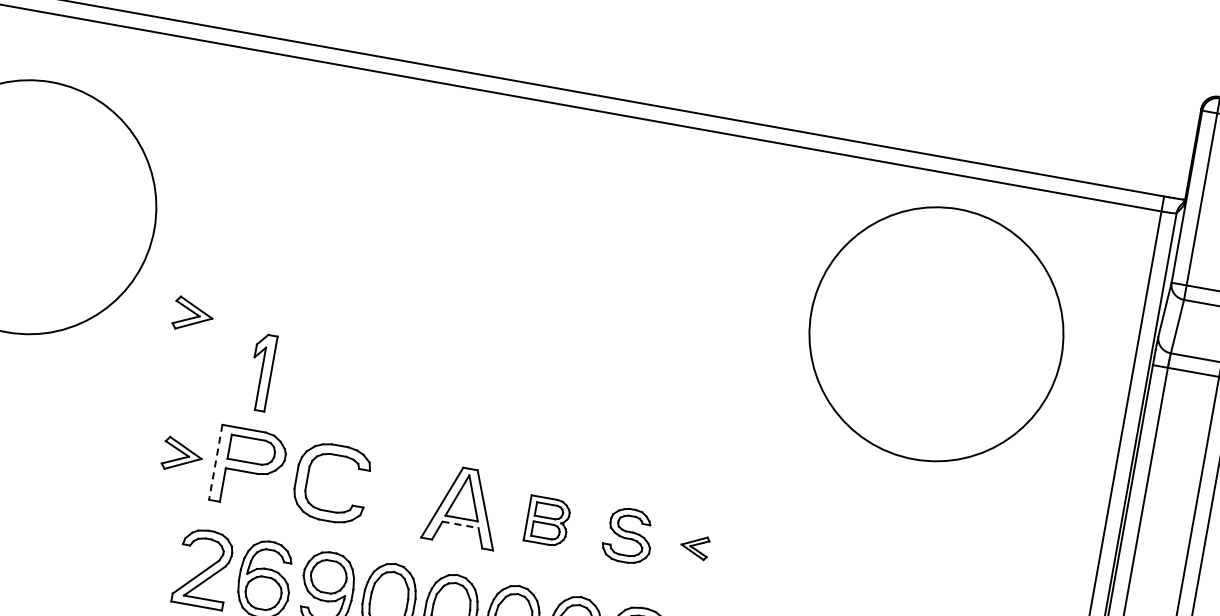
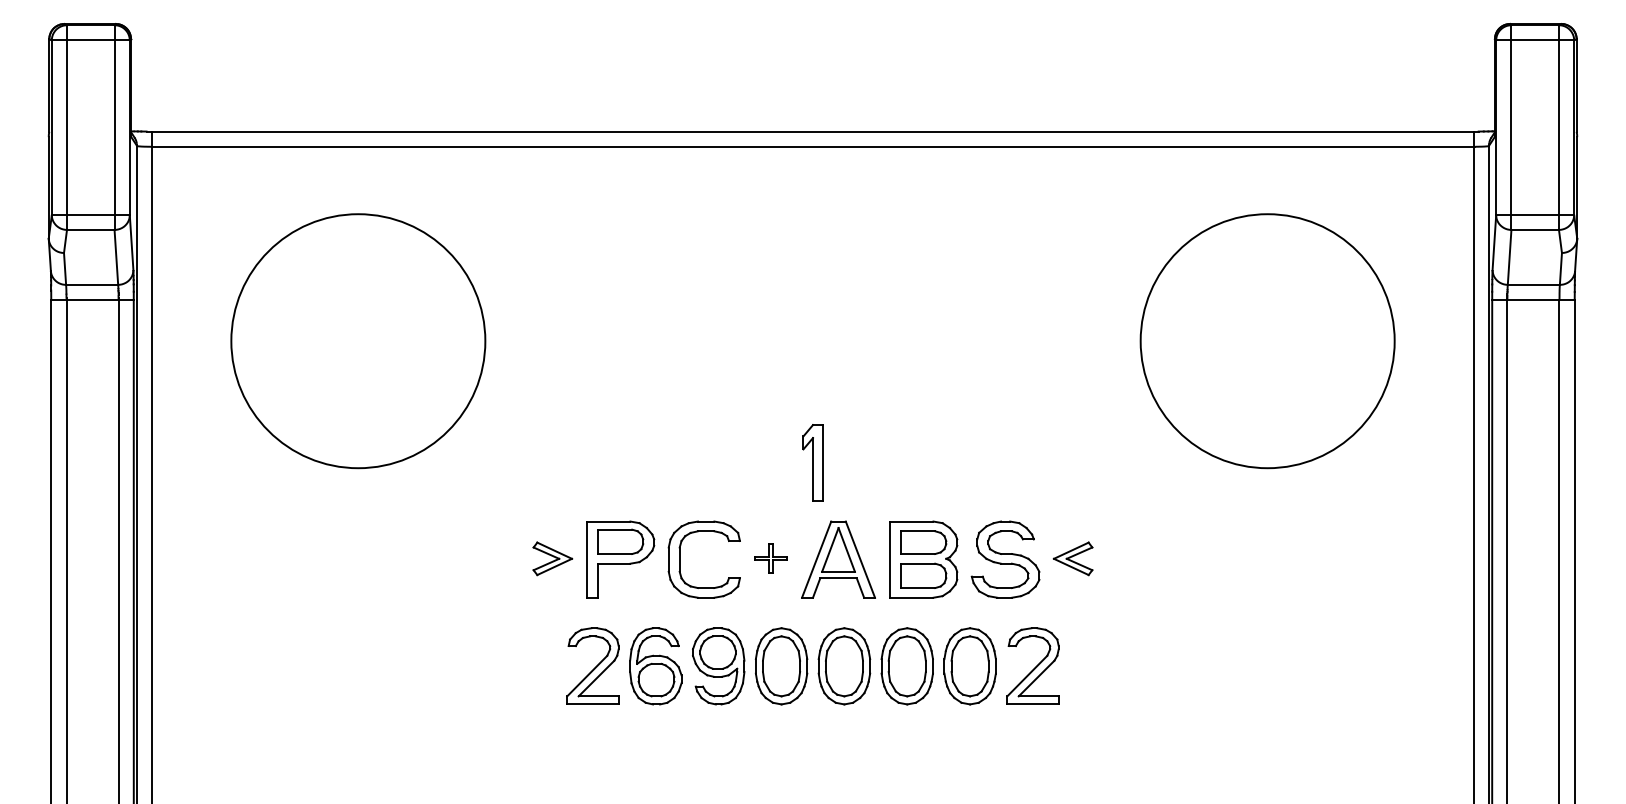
part: (193, 314) -> (538, 418), removed
circle: (936, 334) -> (1267, 341), moved
part: (261, 371) -> (812, 462), moved
line: (215, 463) -> (586, 560), dashed -> solid
part: (397, 493) -> (770, 558), added
part: (547, 521) -> (923, 559), size x1.67
line: (461, 525) -> (839, 578), dashed -> solid
part: (628, 535) -> (1005, 559), size x1.43
part: (694, 546) -> (1072, 558), size x1.43

